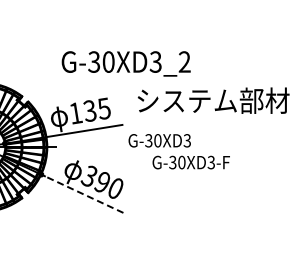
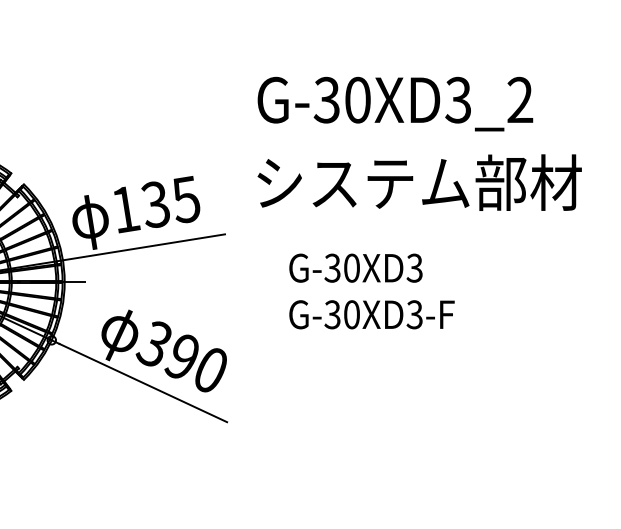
text: (125, 63) -> (393, 103), moved
text: (159, 140) -> (355, 267), moved
line: (83, 194) -> (141, 382), dashed -> solid

